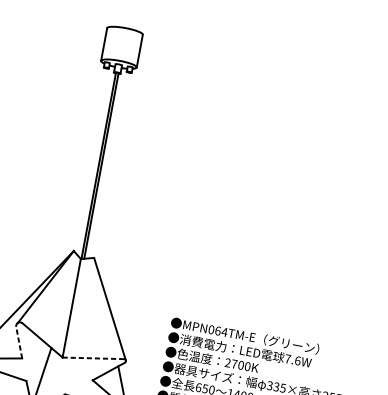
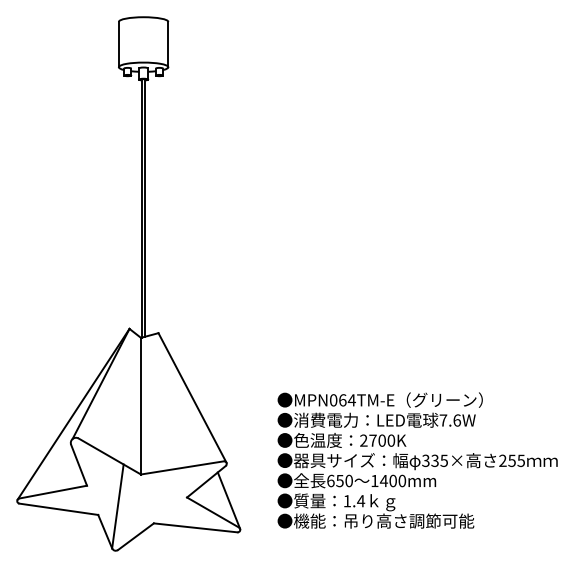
line: (19, 342) -> (79, 465), dashed -> solid
line: (93, 358) -> (182, 467), dashed -> solid

